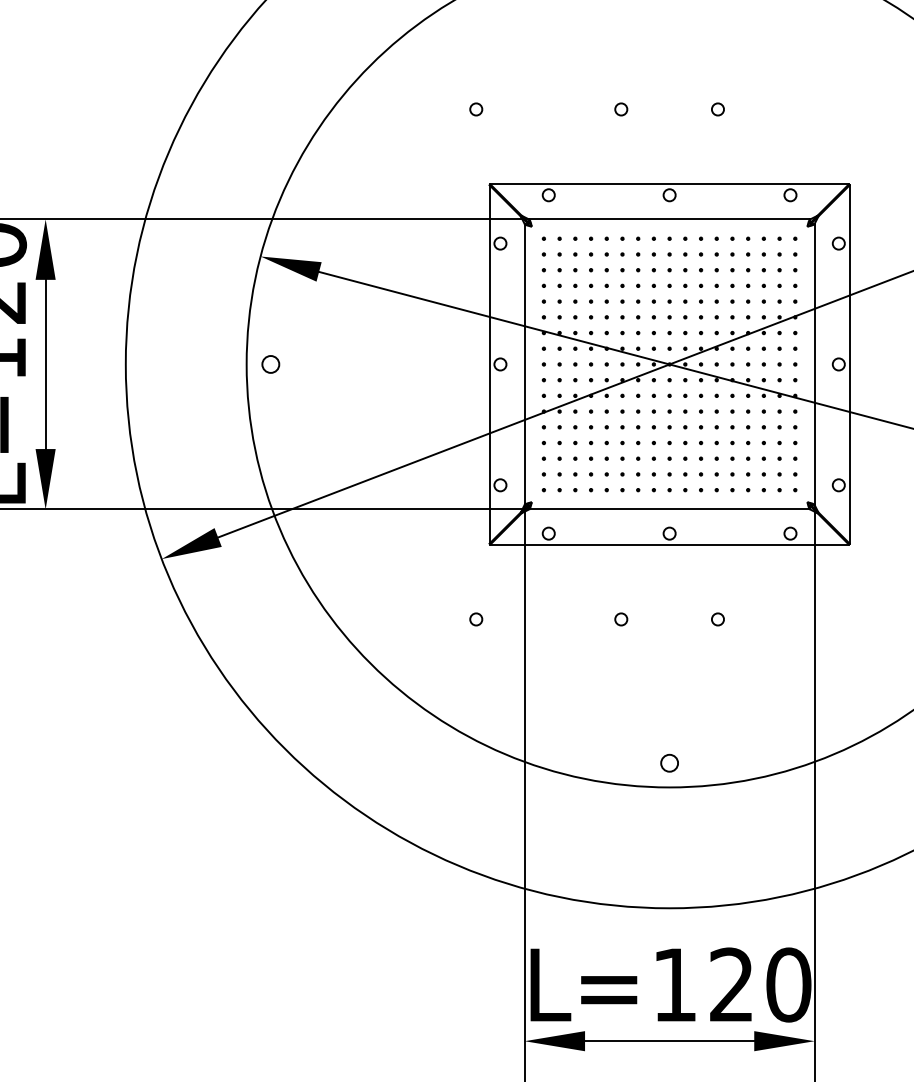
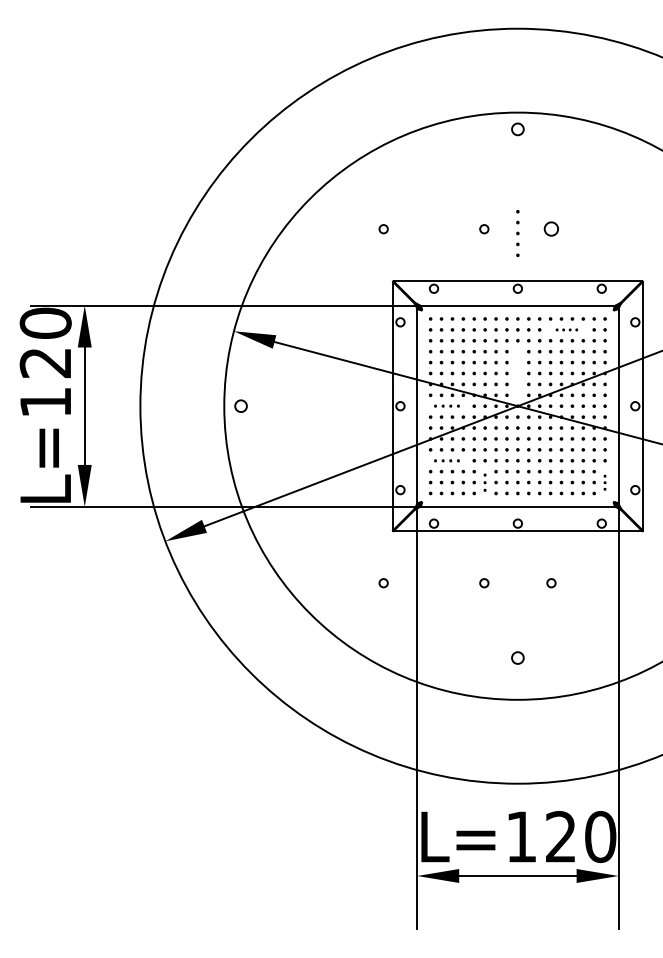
circle: (718, 109) -> (551, 229), size x1.6
part: (739, 253) -> (566, 329), size x0.6
part: (669, 317) -> (517, 233), moved
part: (566, 363) -> (446, 405), size x0.7
part: (566, 442) -> (446, 460), size x0.7
part: (621, 474) -> (484, 482), size x0.7
part: (794, 474) -> (604, 482), size x0.6
circle: (669, 762) -> (517, 657), moved

